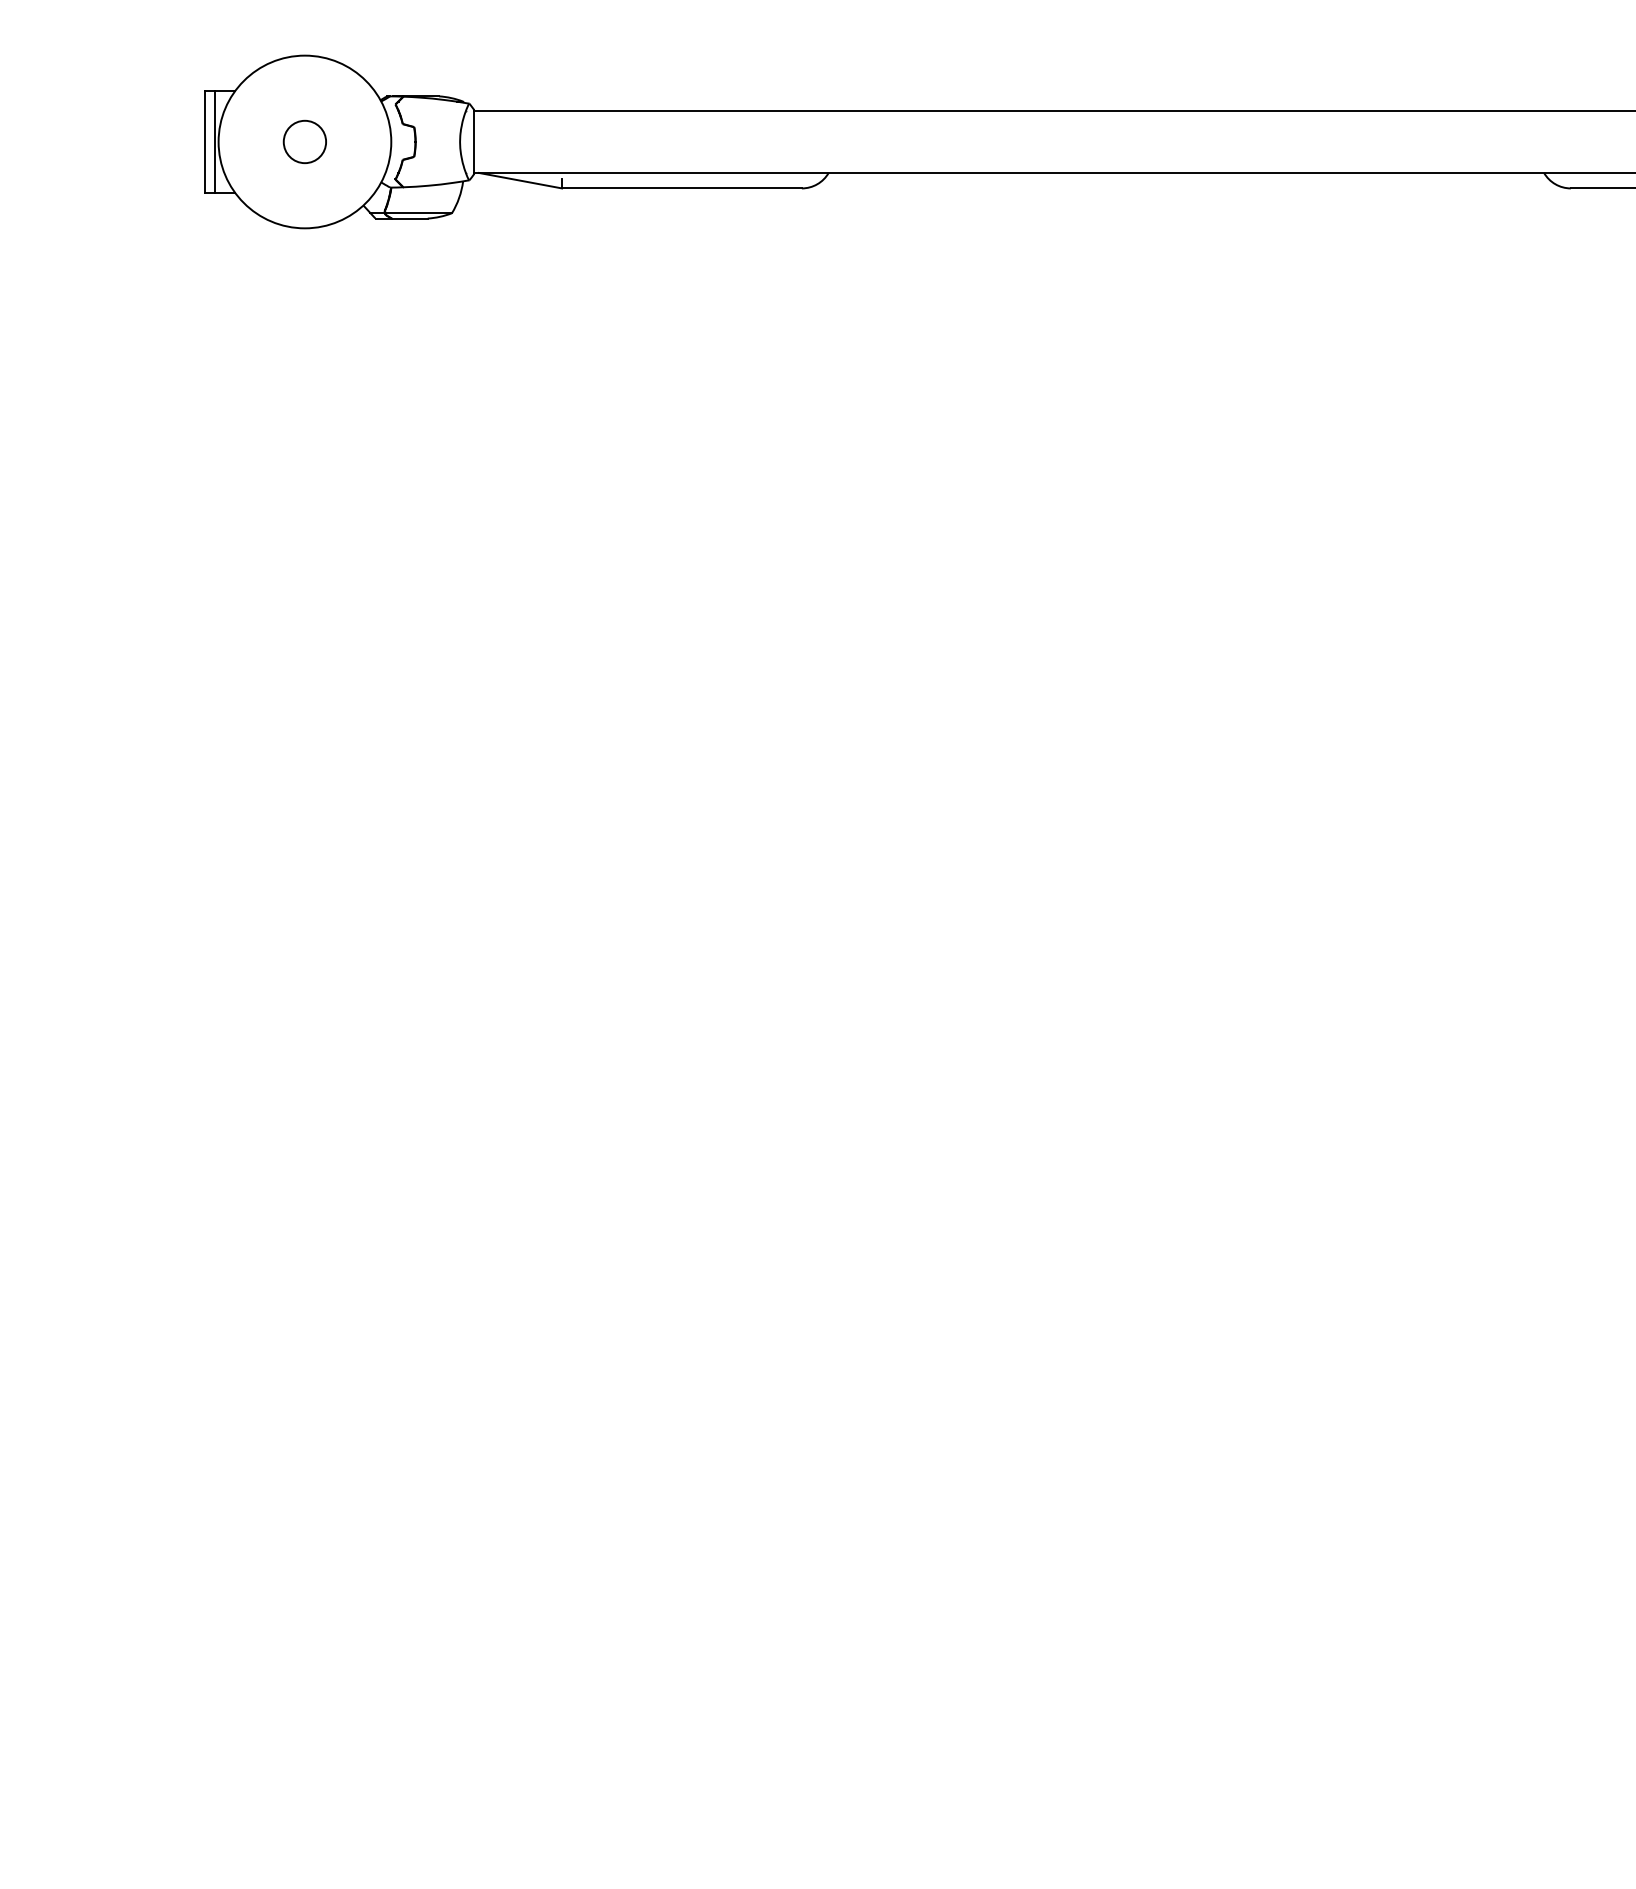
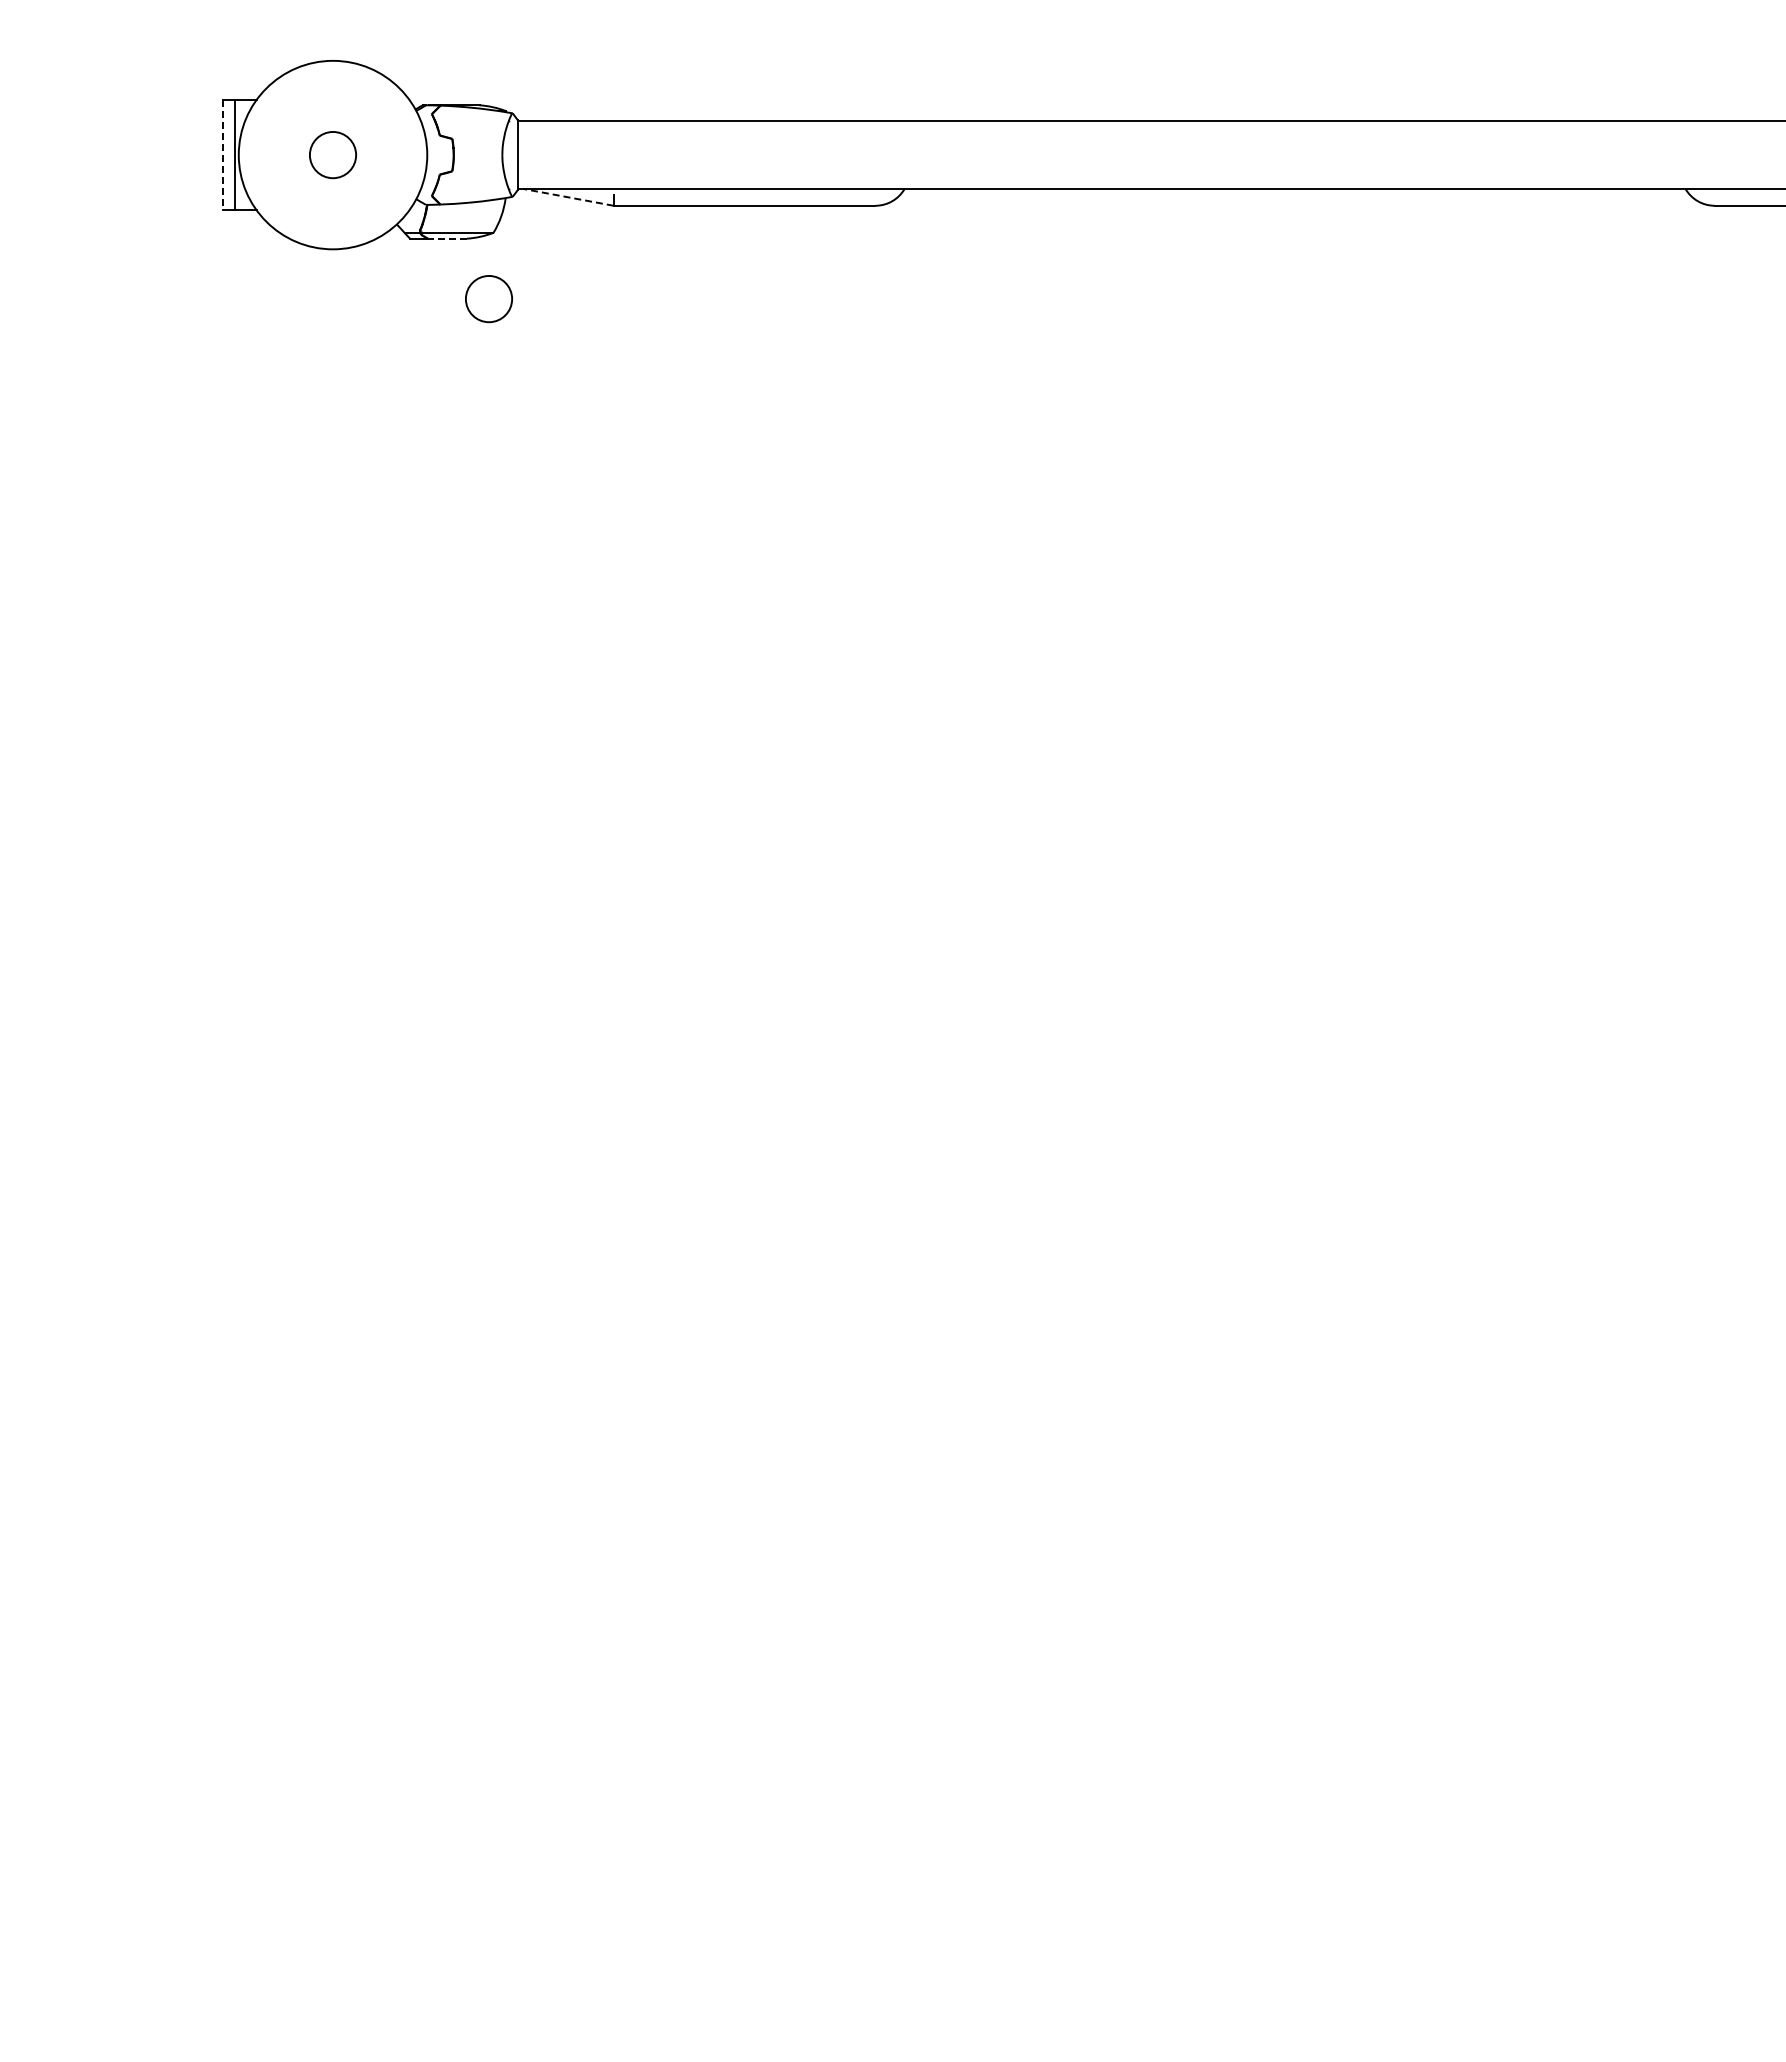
line: (204, 142) -> (223, 155), solid -> dashed
line: (519, 180) -> (567, 197), solid -> dashed
line: (409, 218) -> (447, 238), solid -> dashed
circle: (447, 274) -> (488, 299), added

